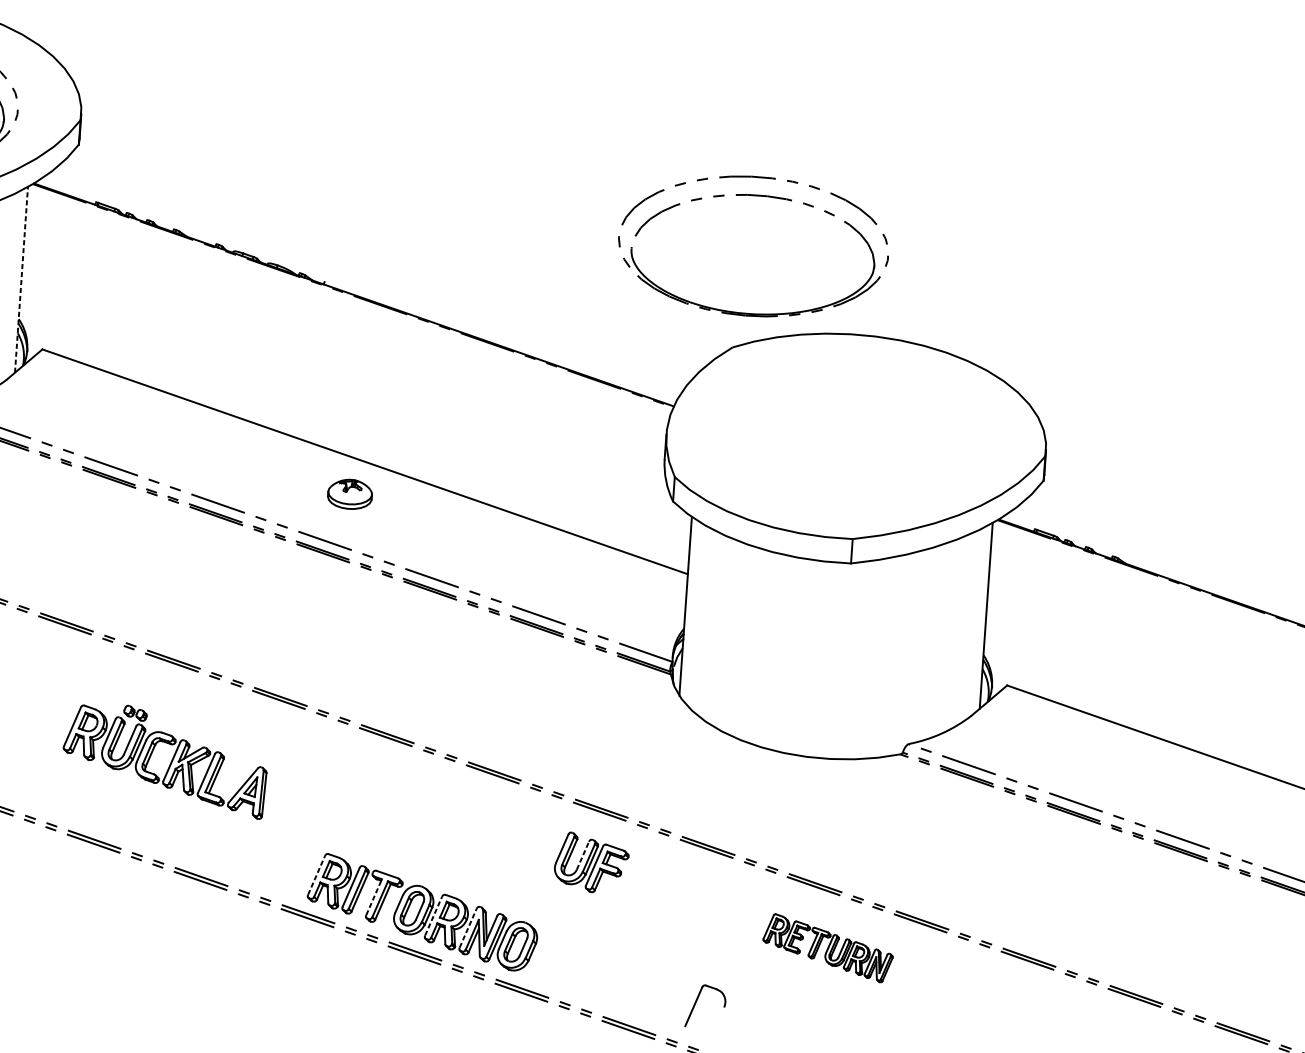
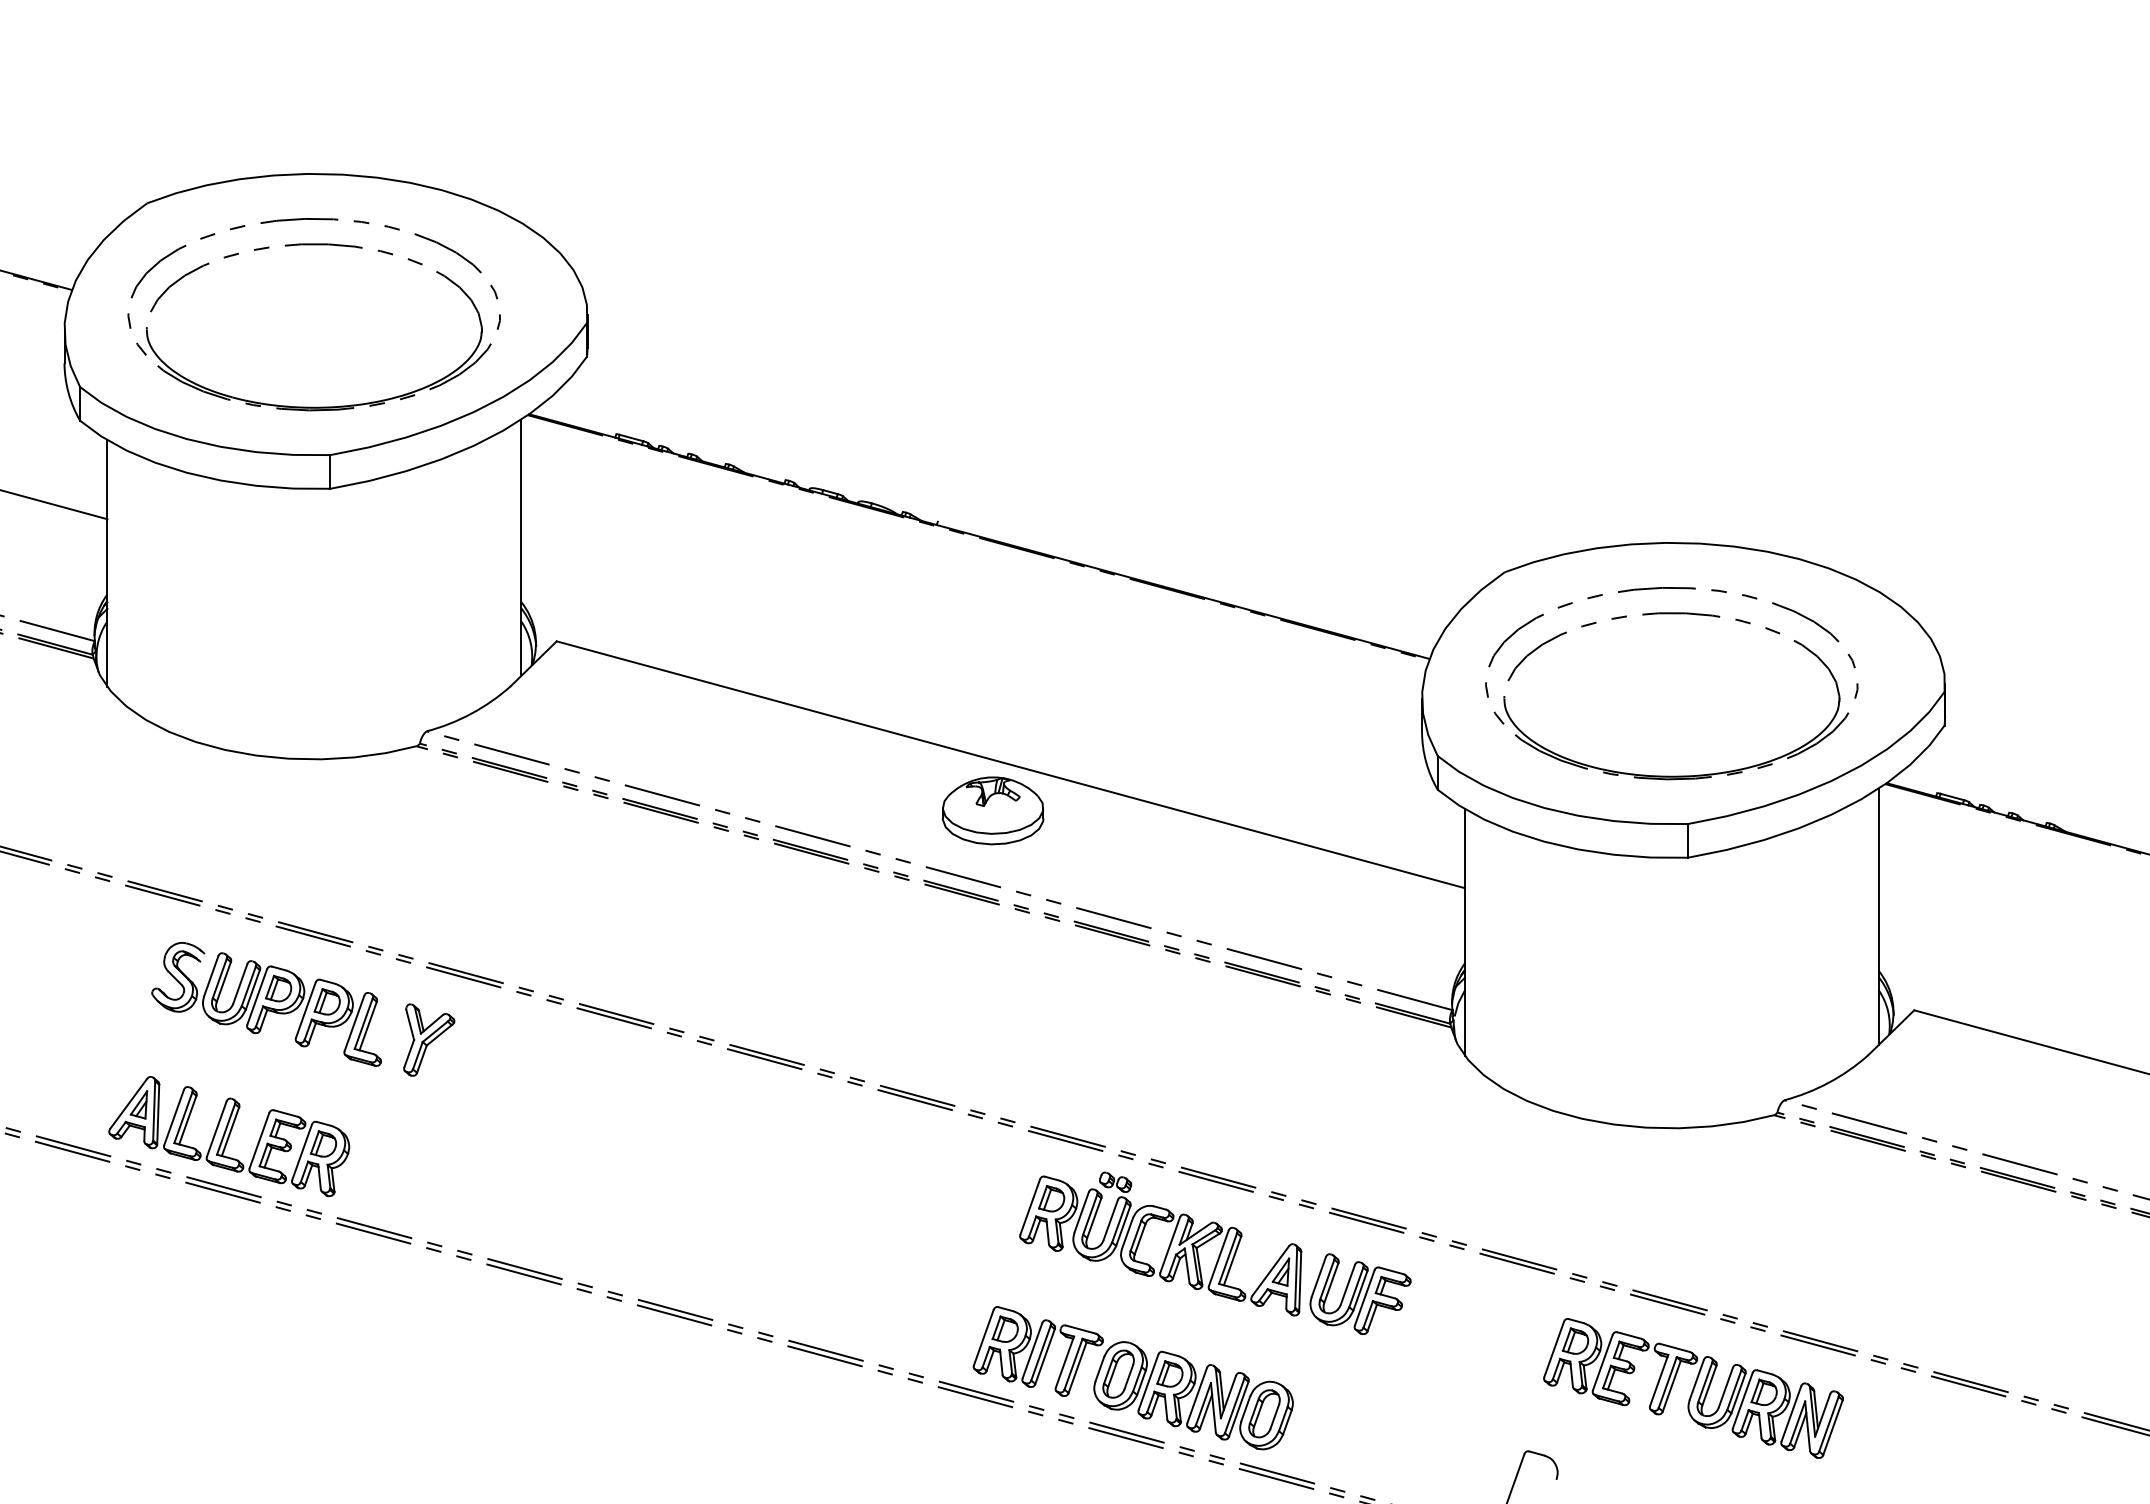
part: (756, 196) -> (1671, 614), moved
line: (21, 279) -> (521, 547), dashed -> solid
part: (350, 494) -> (993, 810), size x1.67
part: (170, 762) -> (1168, 1246), moved
line: (582, 855) -> (1347, 1284), dashed -> solid
line: (317, 875) -> (984, 1337), dashed -> solid
line: (374, 896) -> (1065, 1361), dashed -> solid
line: (433, 915) -> (1148, 1381), dashed -> solid
line: (468, 928) -> (1197, 1395), dashed -> solid
part: (828, 948) -> (1693, 1388), size x1.67

